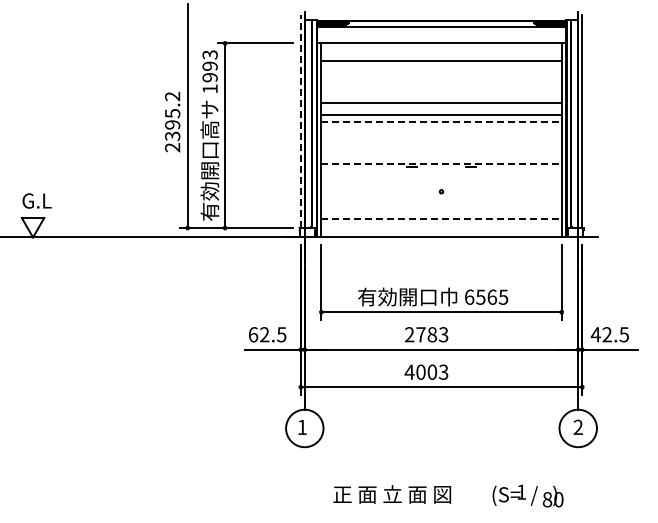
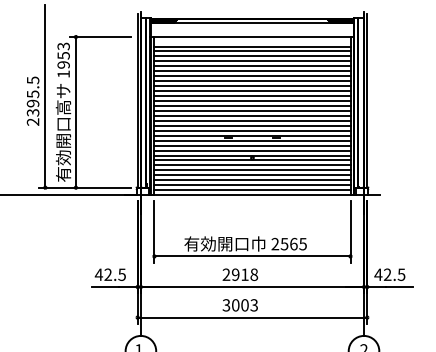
line: (441, 55) -> (252, 46), added
text: (209, 66) -> (63, 55), 1993 -> 1953
line: (441, 66) -> (252, 55), added
line: (441, 72) -> (252, 60), added
line: (441, 78) -> (252, 65), added
line: (441, 85) -> (252, 71), added
line: (441, 91) -> (252, 76), added
text: (172, 96) -> (32, 80), 2395.2 -> 2395.5
line: (441, 97) -> (252, 81), added
line: (441, 109) -> (252, 90), added
line: (300, 121) -> (137, 100), dashed -> solid
line: (442, 121) -> (253, 100), dashed -> solid
line: (441, 127) -> (252, 105), added
line: (441, 133) -> (252, 110), added
line: (441, 139) -> (252, 115), added
line: (441, 145) -> (252, 120), added
line: (441, 152) -> (252, 126), added
line: (441, 158) -> (252, 130), added
line: (442, 164) -> (253, 135), dashed -> solid
line: (441, 170) -> (252, 140), added
line: (441, 176) -> (252, 145), added
line: (441, 182) -> (252, 150), added
line: (441, 188) -> (252, 155), added
line: (441, 194) -> (252, 160), added
line: (441, 200) -> (252, 165), added
line: (441, 206) -> (252, 170), added
line: (441, 212) -> (252, 175), added
line: (442, 219) -> (253, 180), dashed -> solid
line: (441, 225) -> (252, 185), added
line: (441, 231) -> (252, 190), added
text: (469, 296) -> (275, 243), 6565 -> 2565
text: (253, 334) -> (99, 274), 62.5 -> 42.5
text: (432, 334) -> (245, 274), 2783 -> 2918
text: (409, 371) -> (226, 304), 4003 -> 3003

